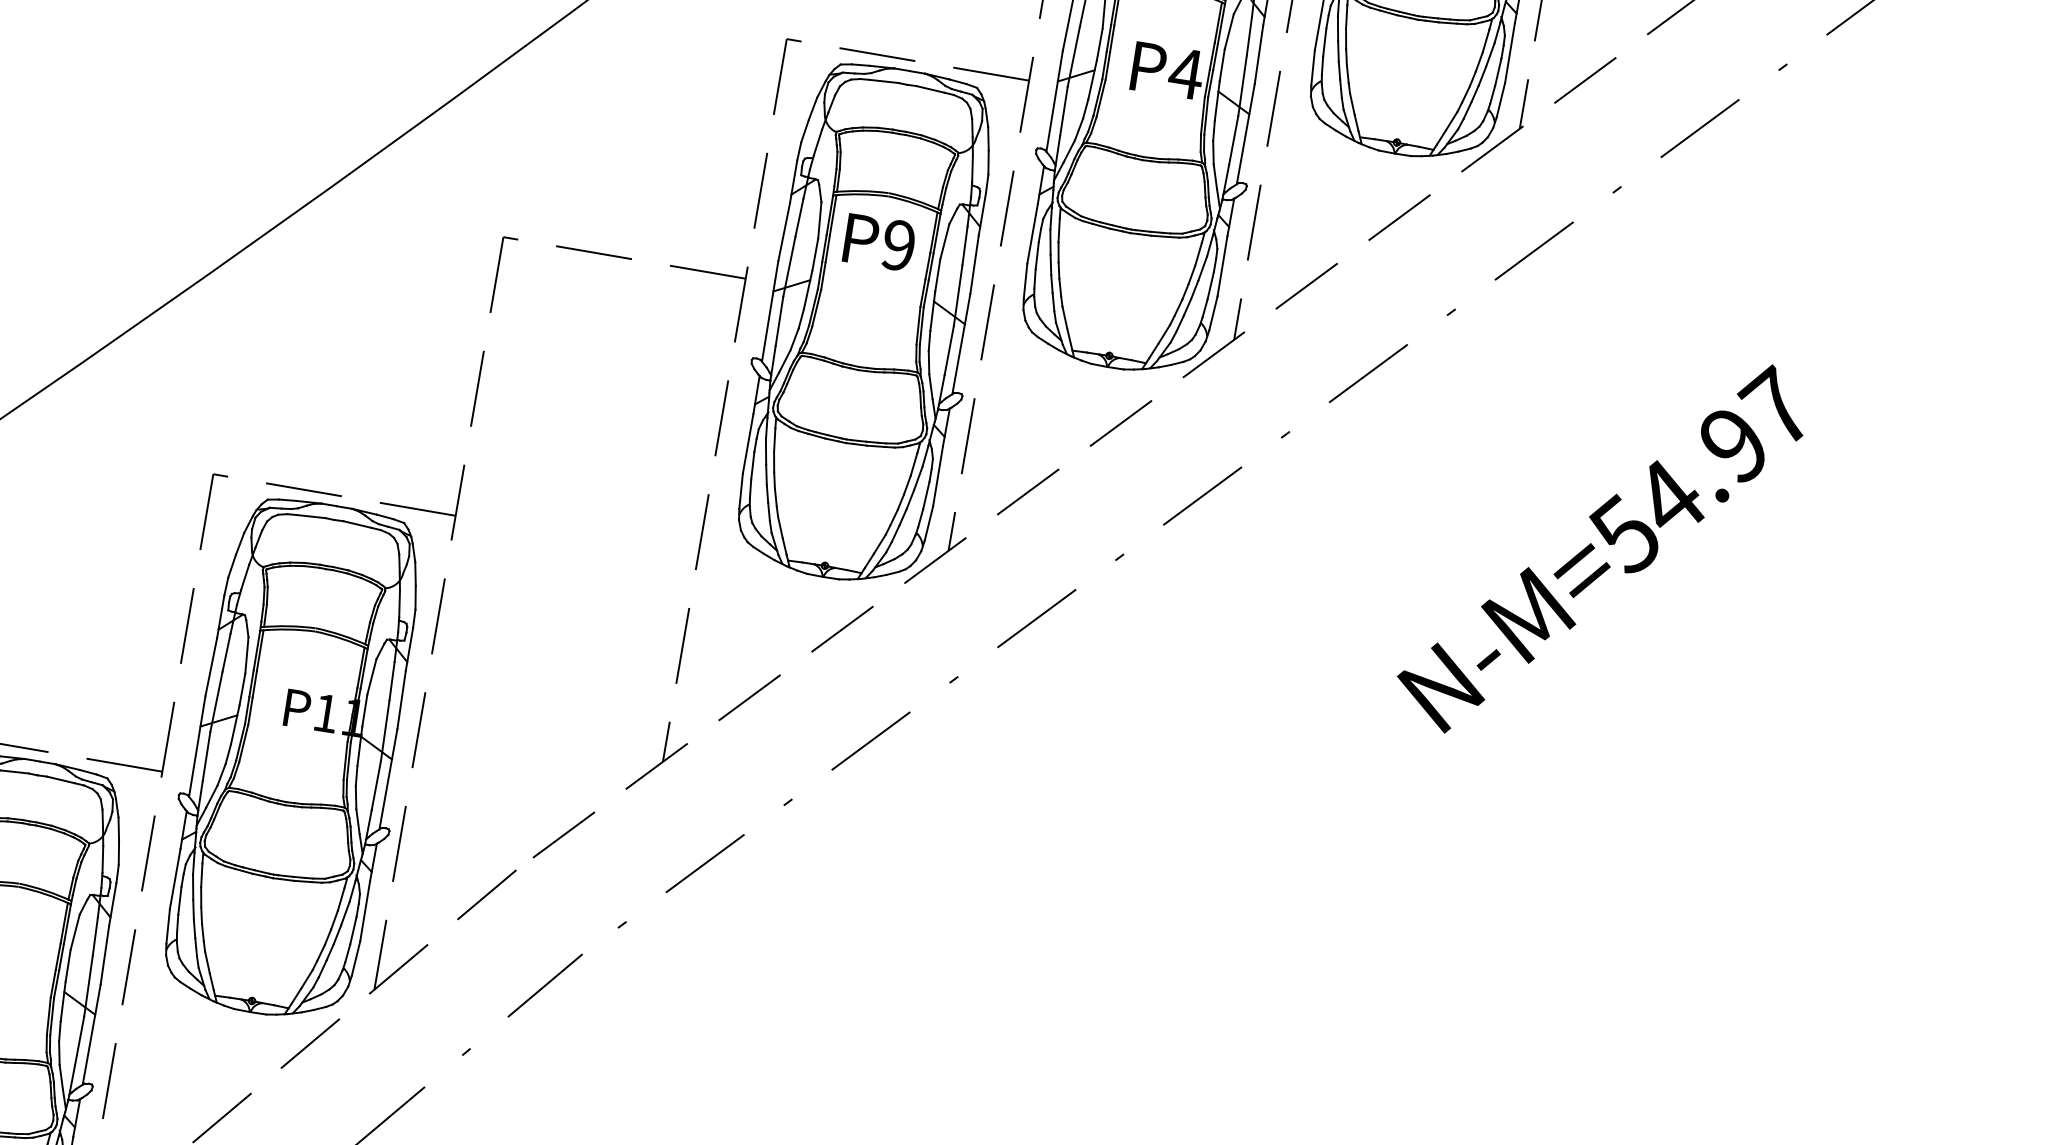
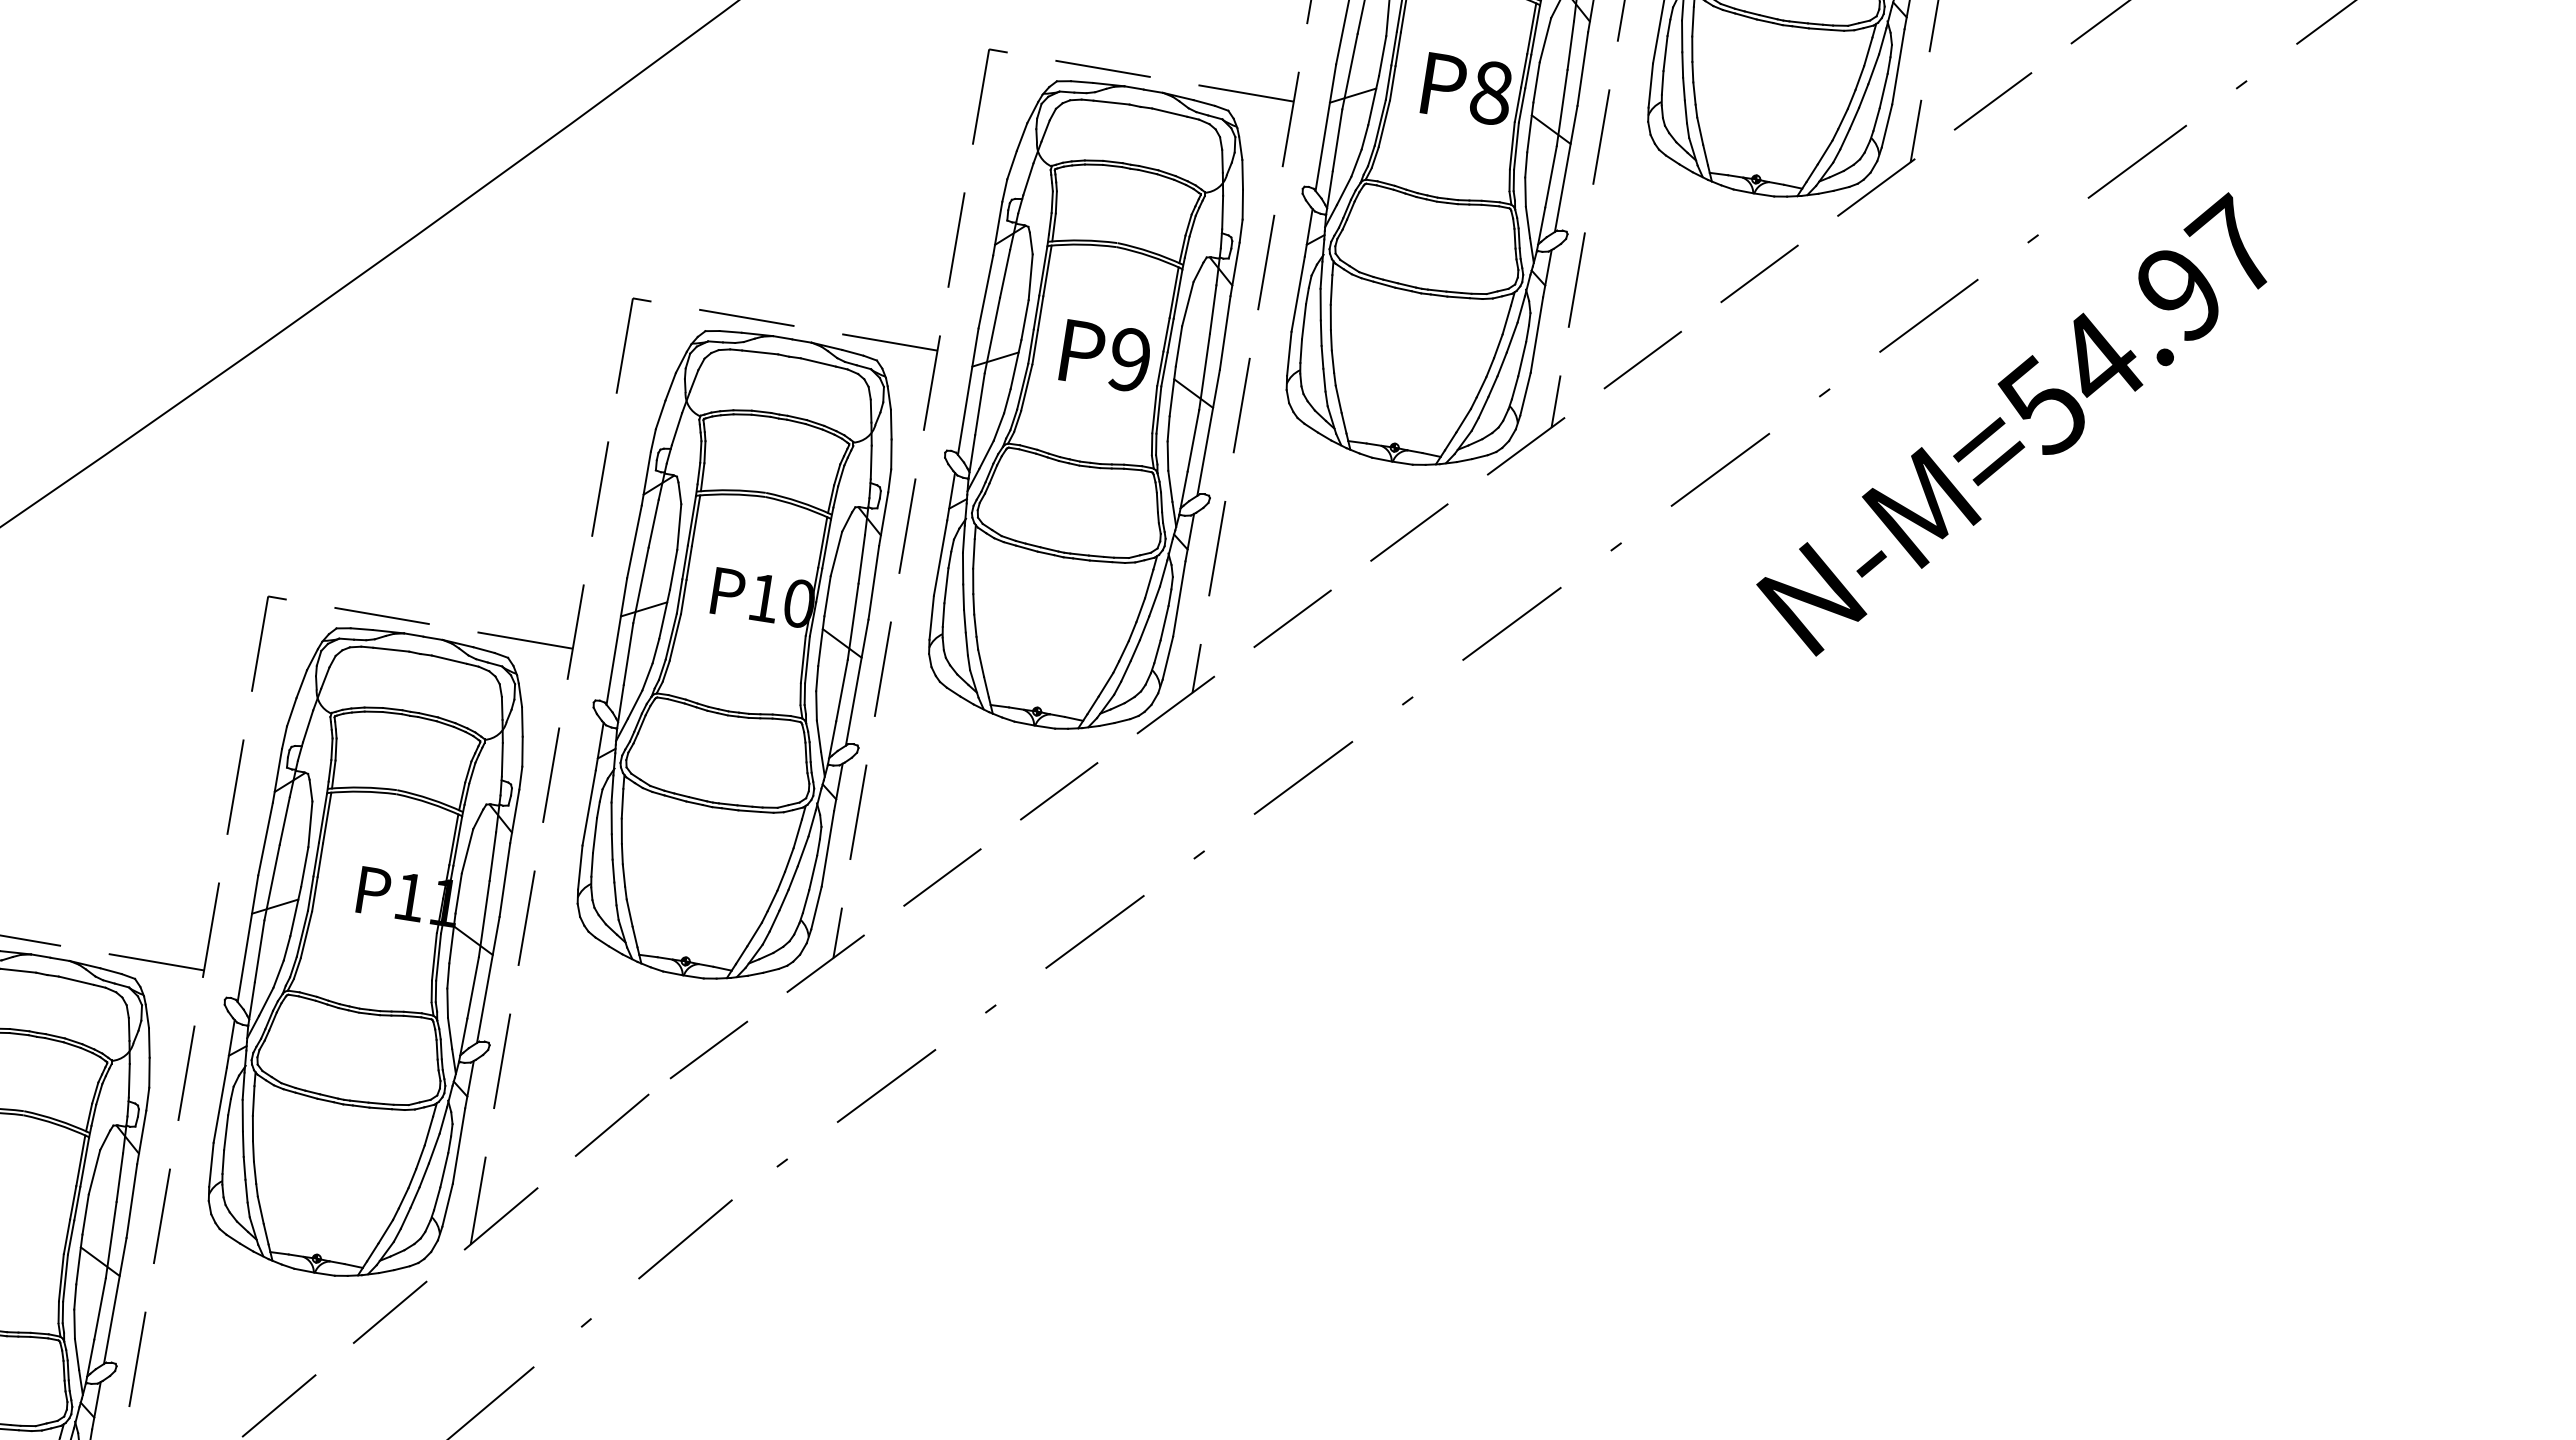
text: (1184, 74) -> (1489, 93), P4 -> P8
text: (877, 242) -> (1103, 355), moved
part: (584, 520) -> (734, 654), added
text: (1599, 549) -> (2011, 424), moved

